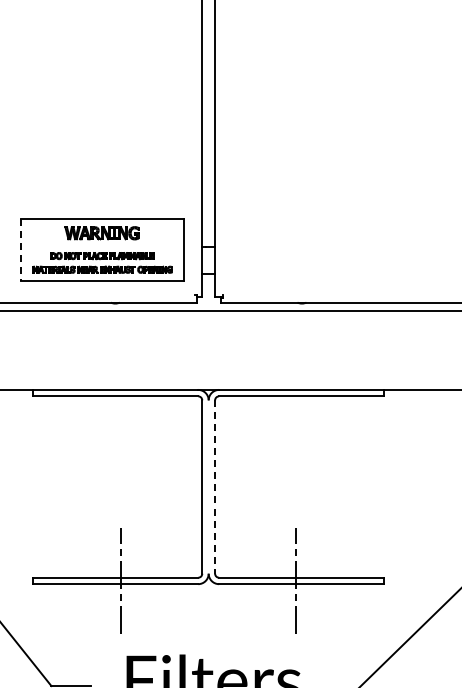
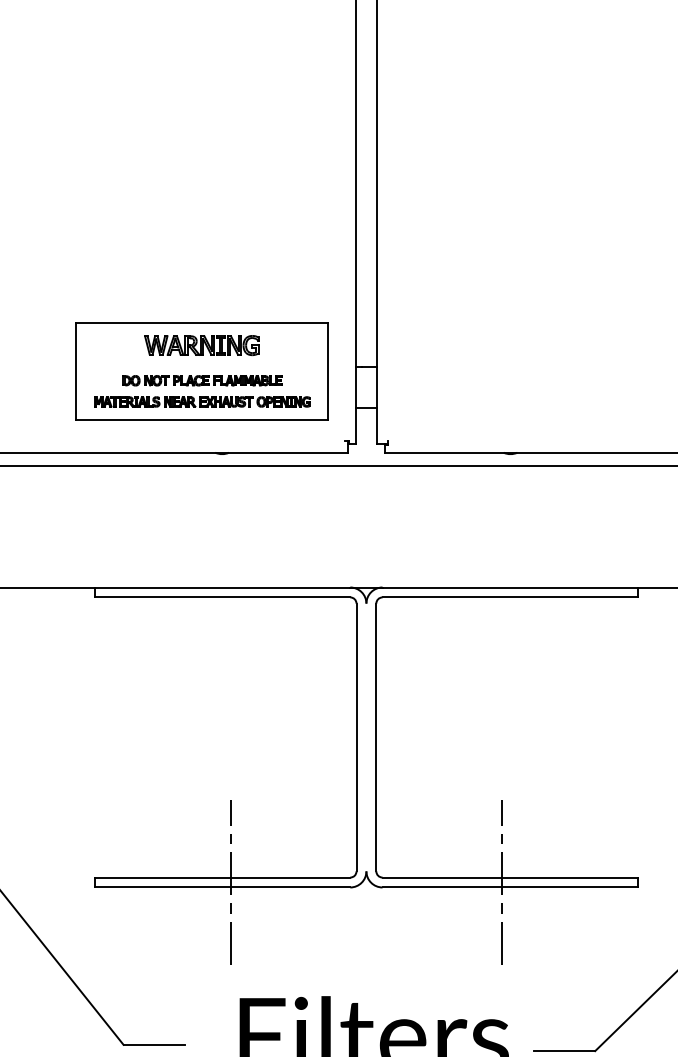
line: (20, 250) -> (75, 372), dashed -> solid
line: (215, 487) -> (376, 738), dashed -> solid

